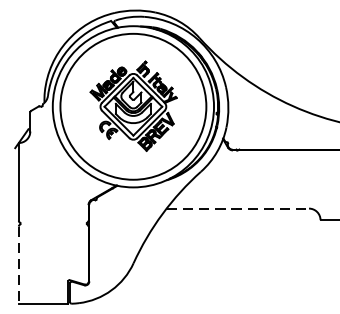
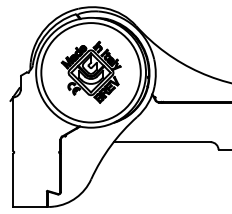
line: (238, 209) -> (162, 142), dashed -> solid
line: (18, 266) -> (12, 181), dashed -> solid

